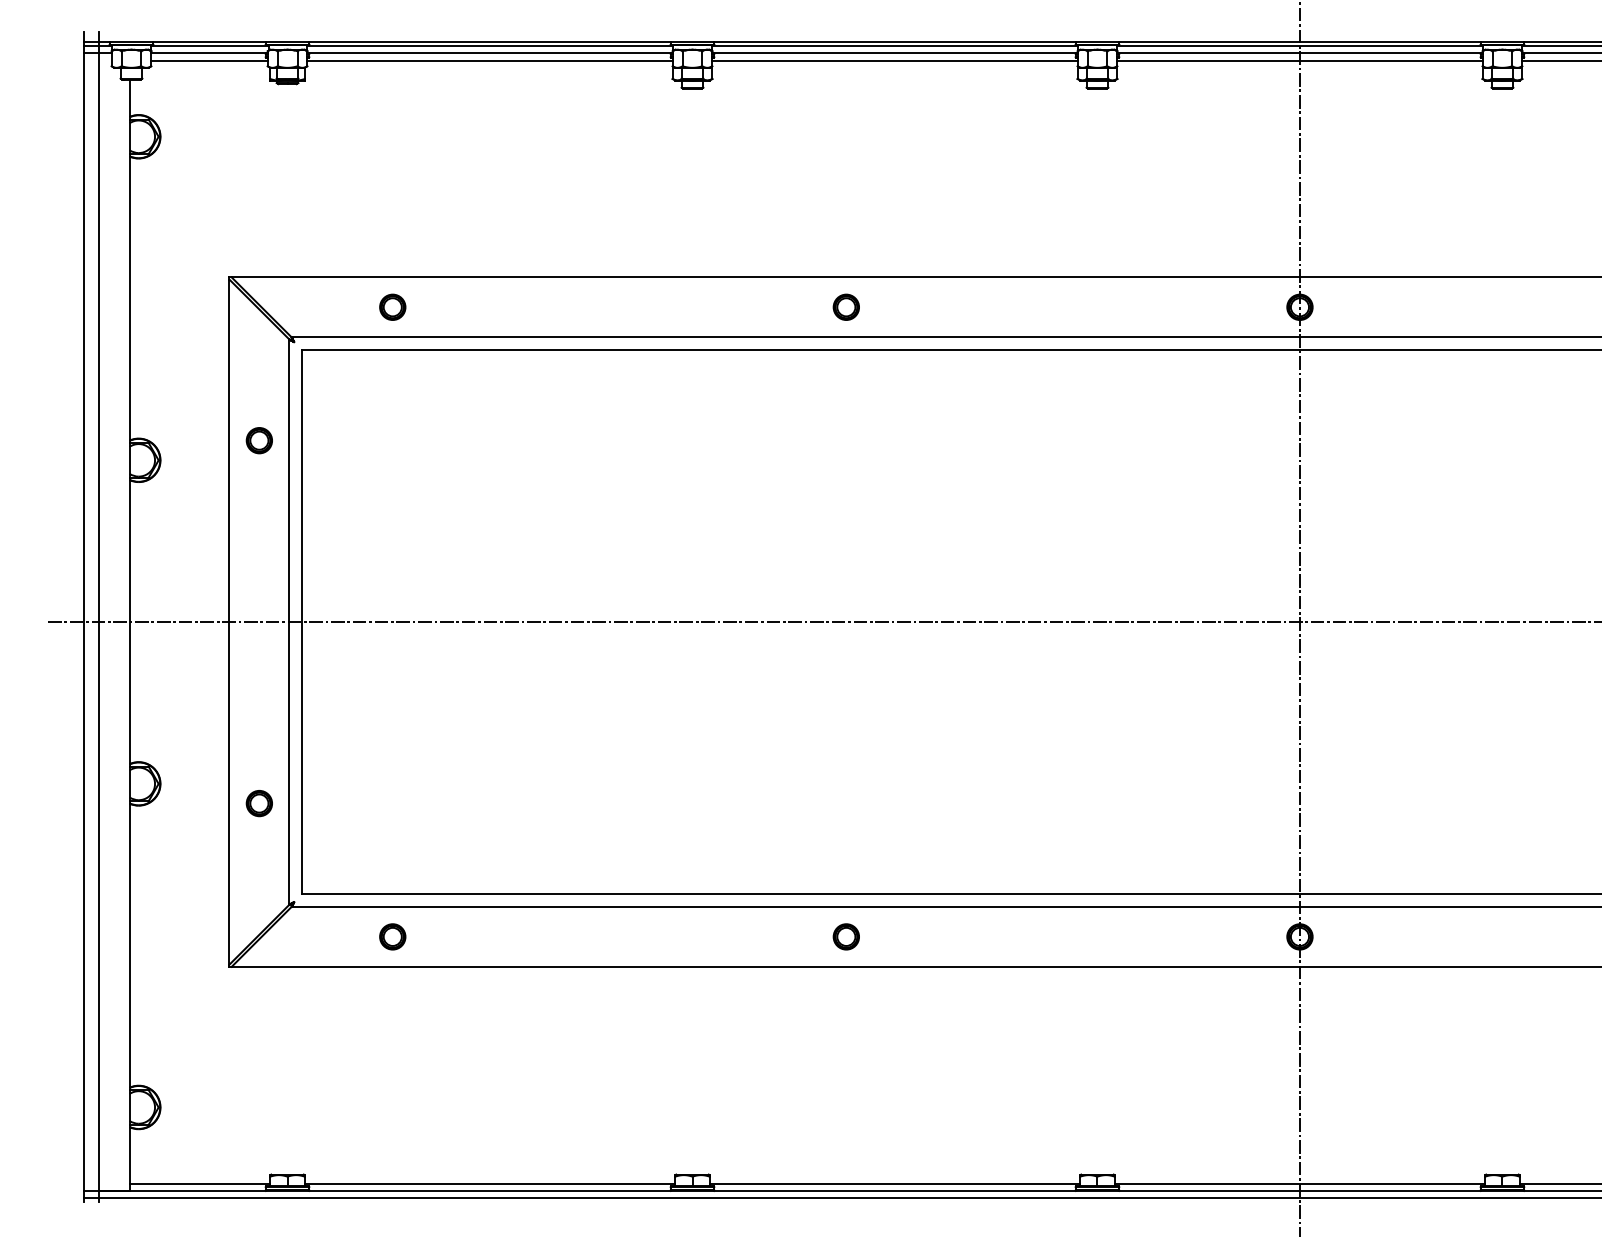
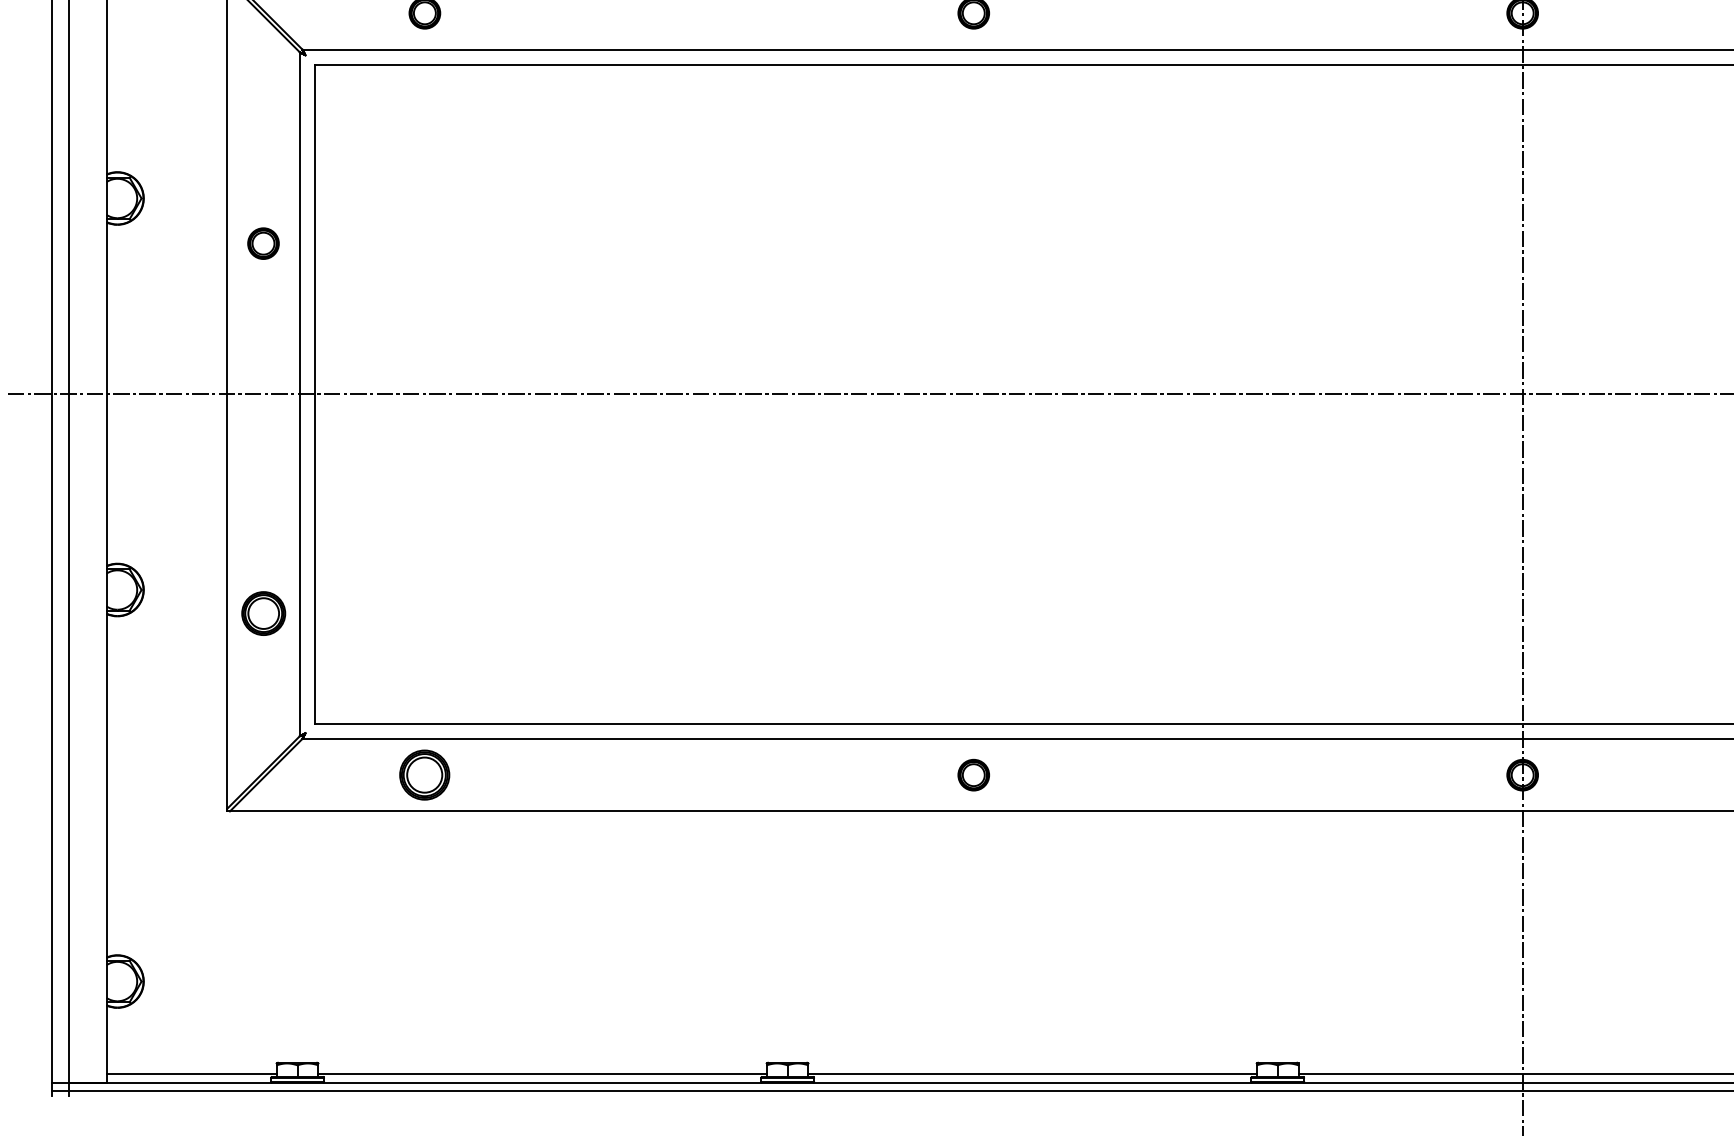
part: (258, 440) -> (262, 243), moved
part: (258, 803) -> (262, 613), size x1.4
part: (392, 936) -> (424, 774), size x1.6

